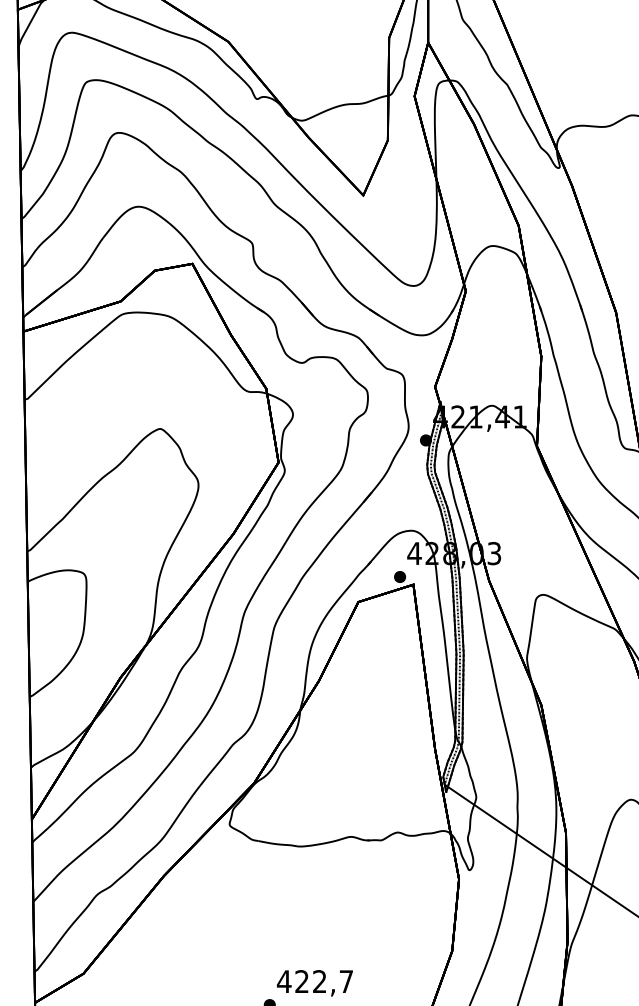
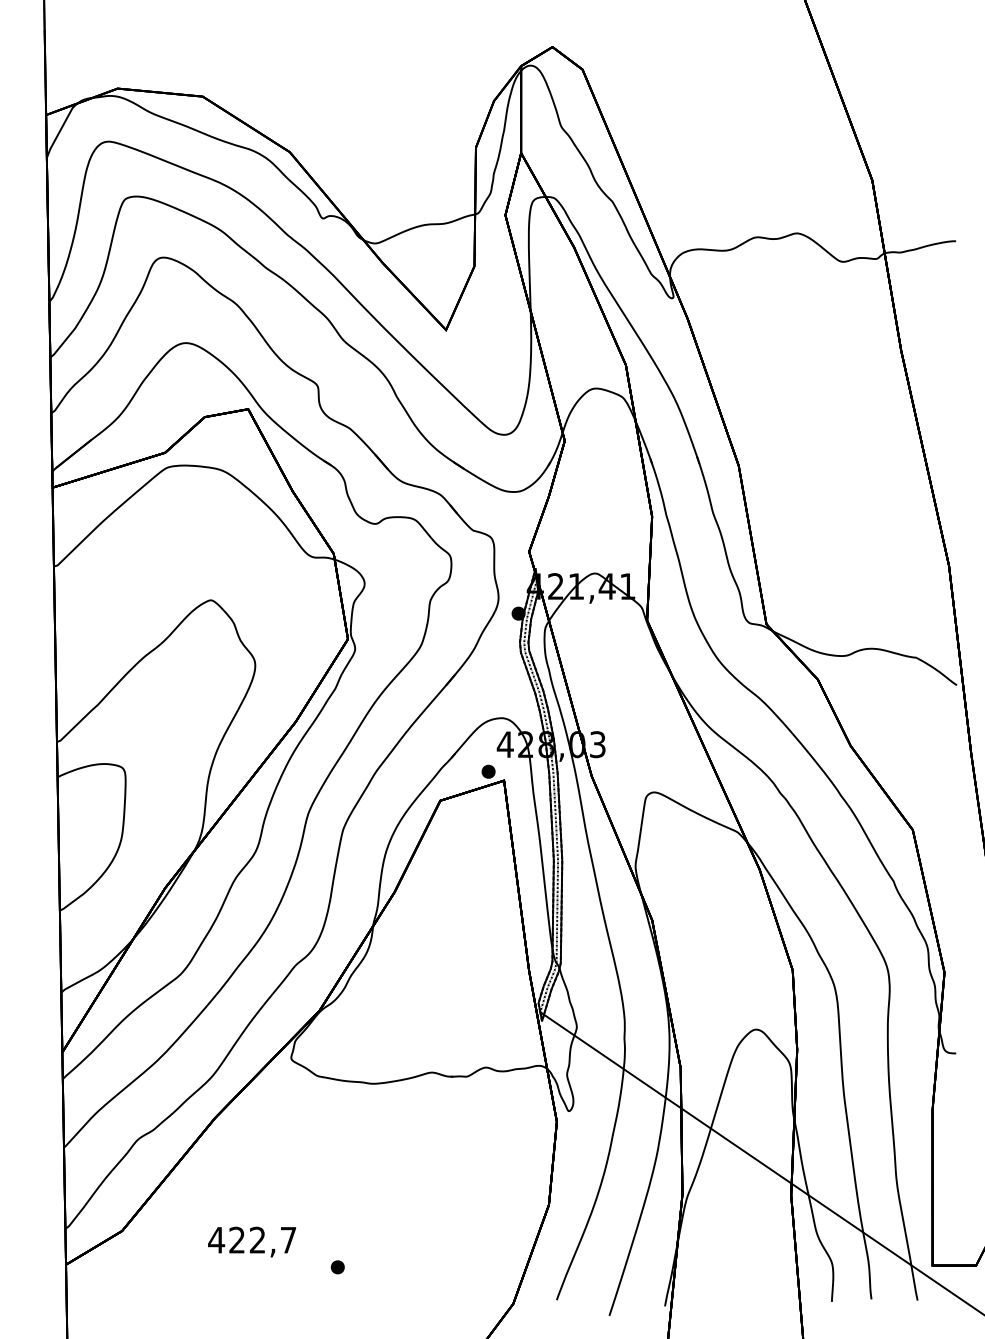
text: (314, 982) -> (251, 1241), moved

